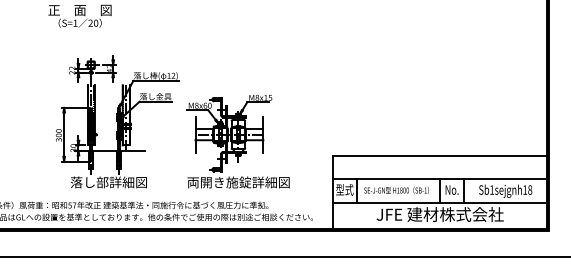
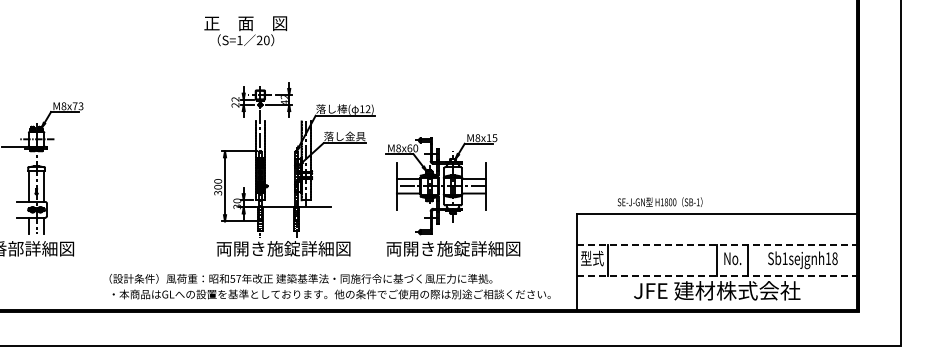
line: (440, 179) -> (717, 244), solid -> dashed
text: (108, 182) -> (283, 248), 落し部詳細図 -> 両開き施錠詳細図
text: (396, 189) -> (659, 201), moved
line: (440, 202) -> (717, 275), solid -> dashed

